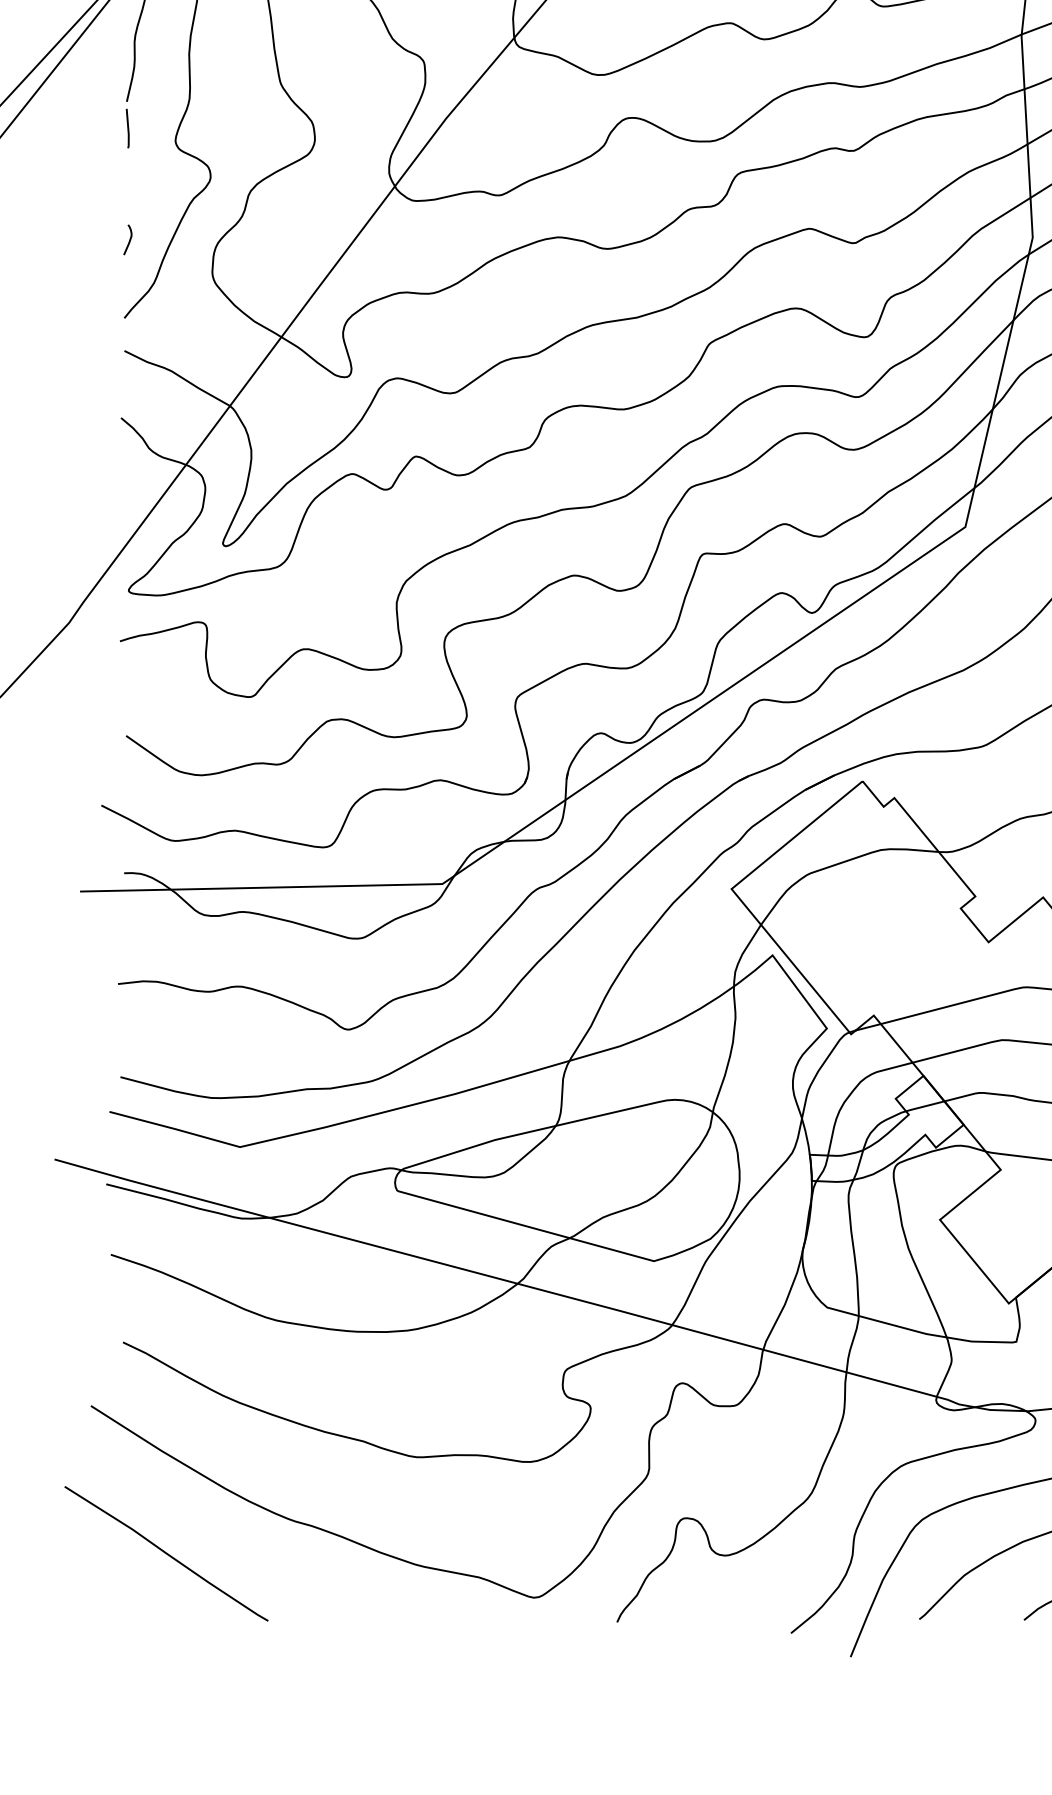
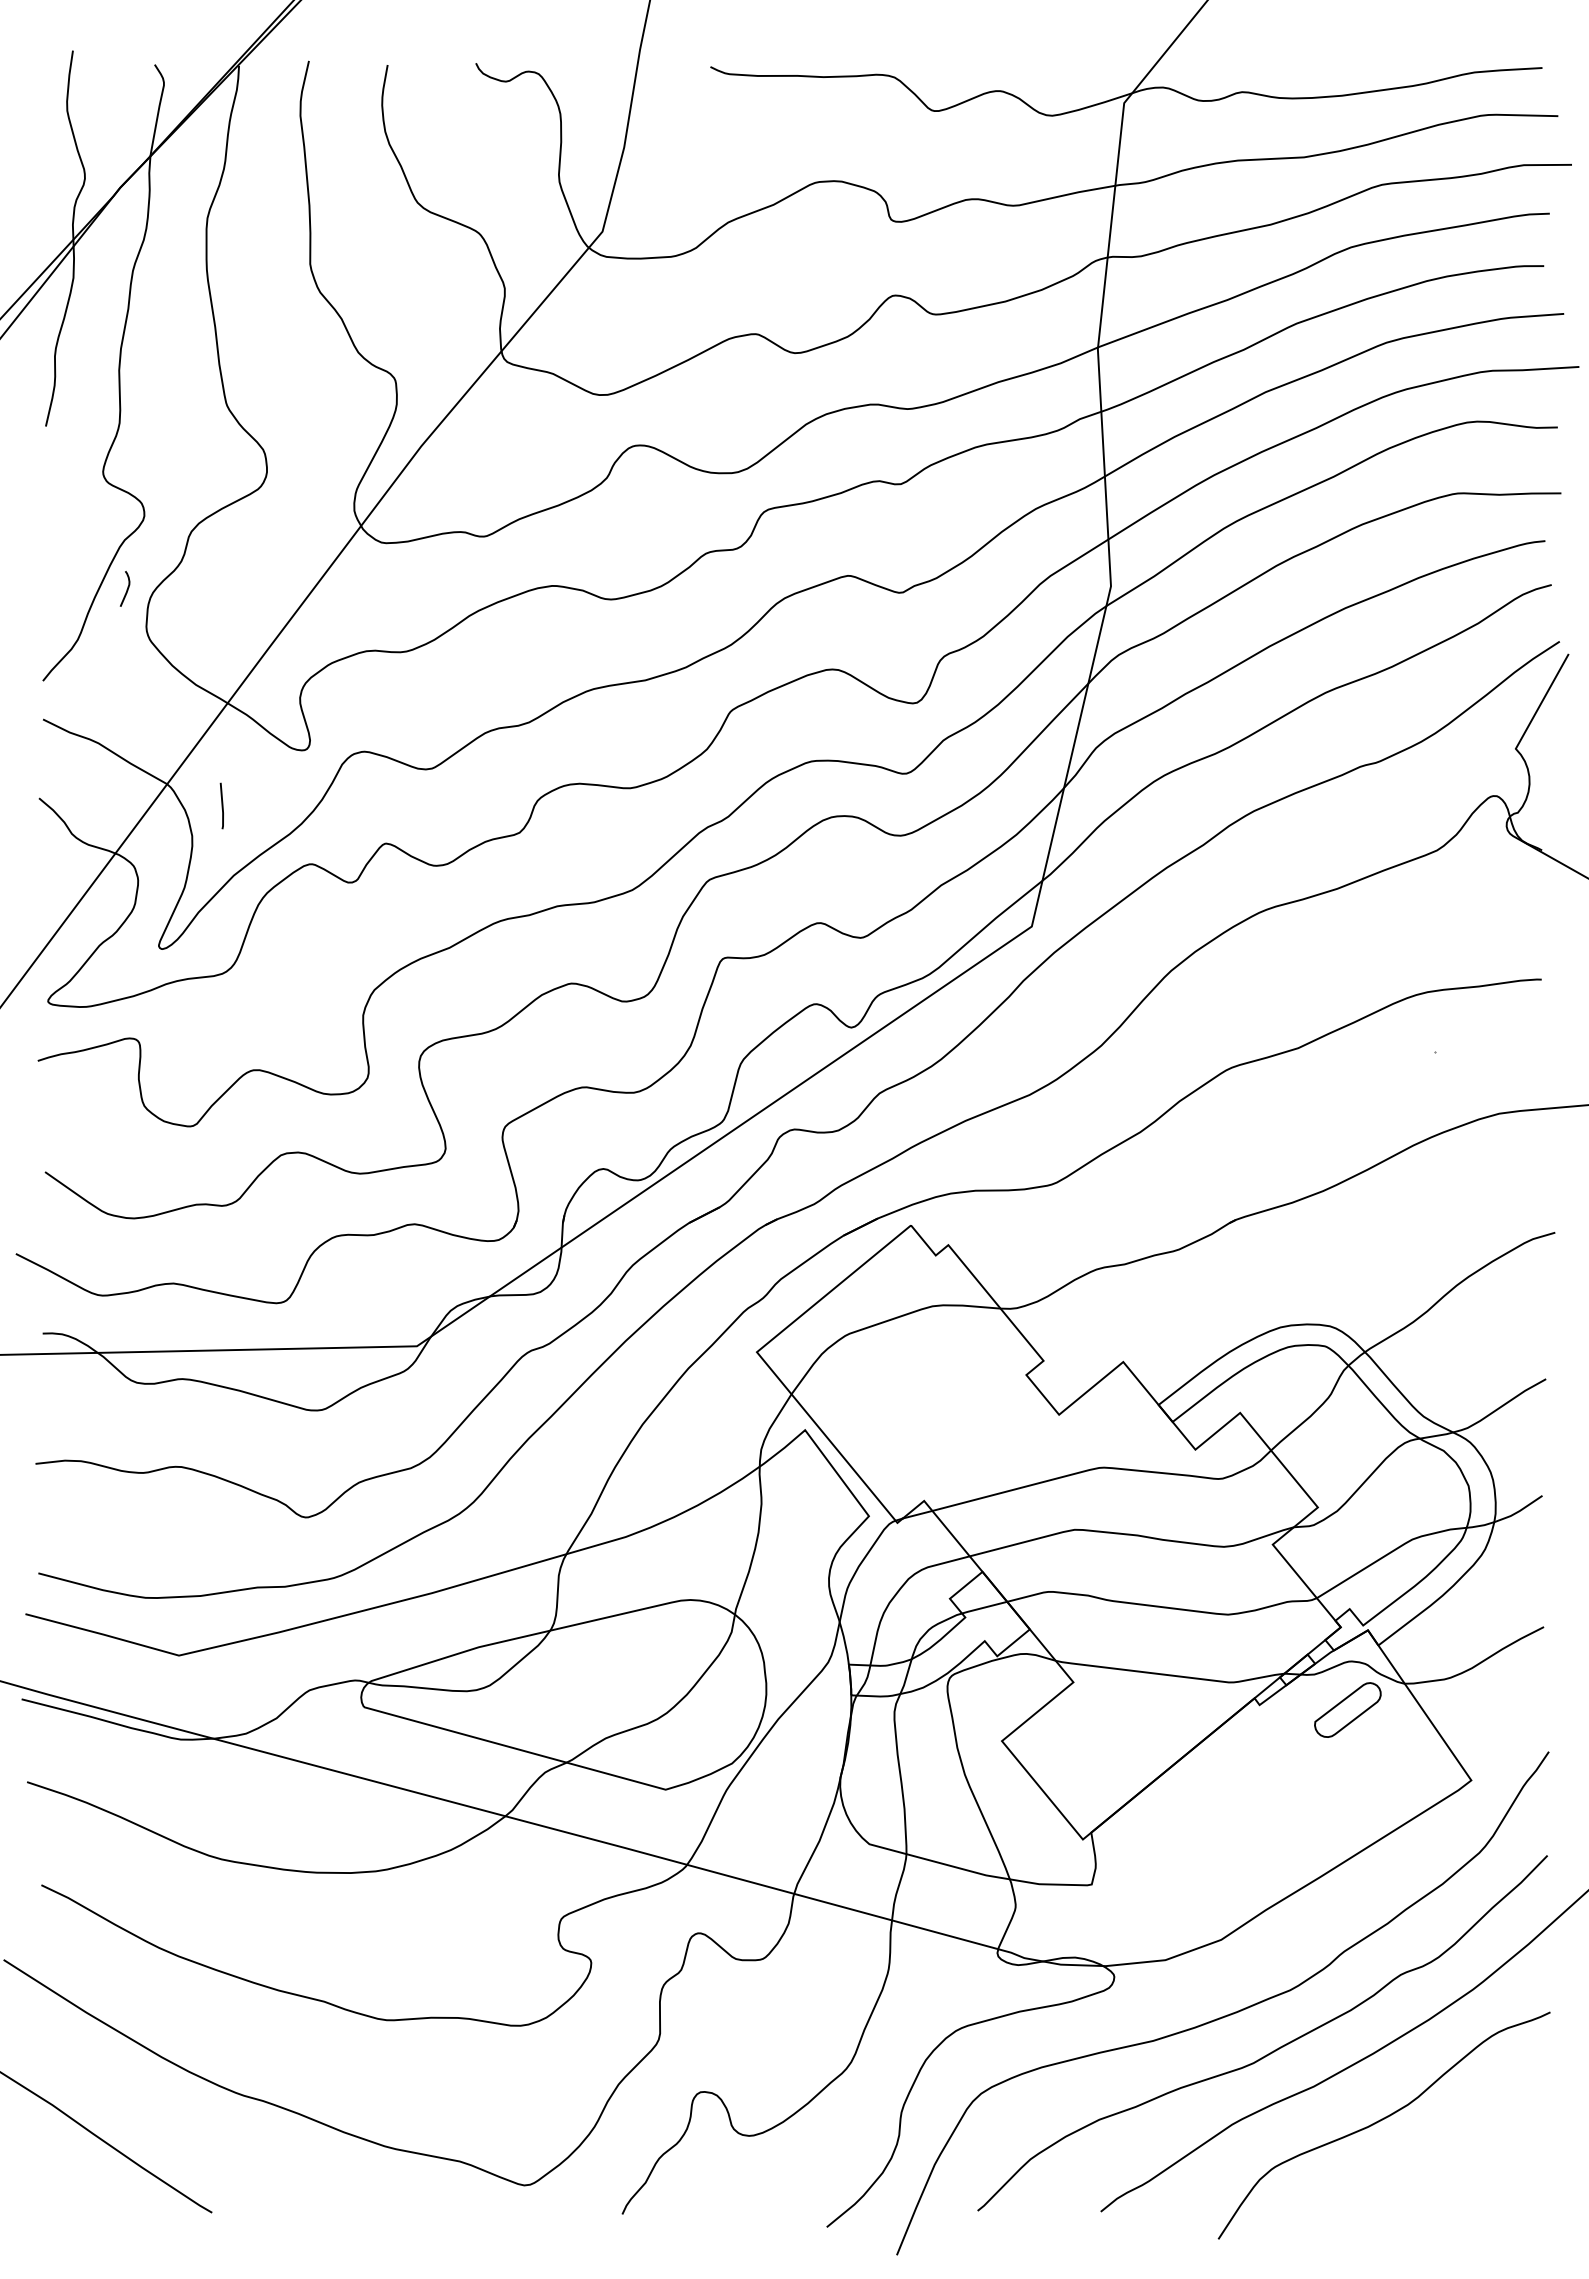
line: (127, 128) -> (221, 805), moved
curve: (129, 240) -> (126, 589), moved

